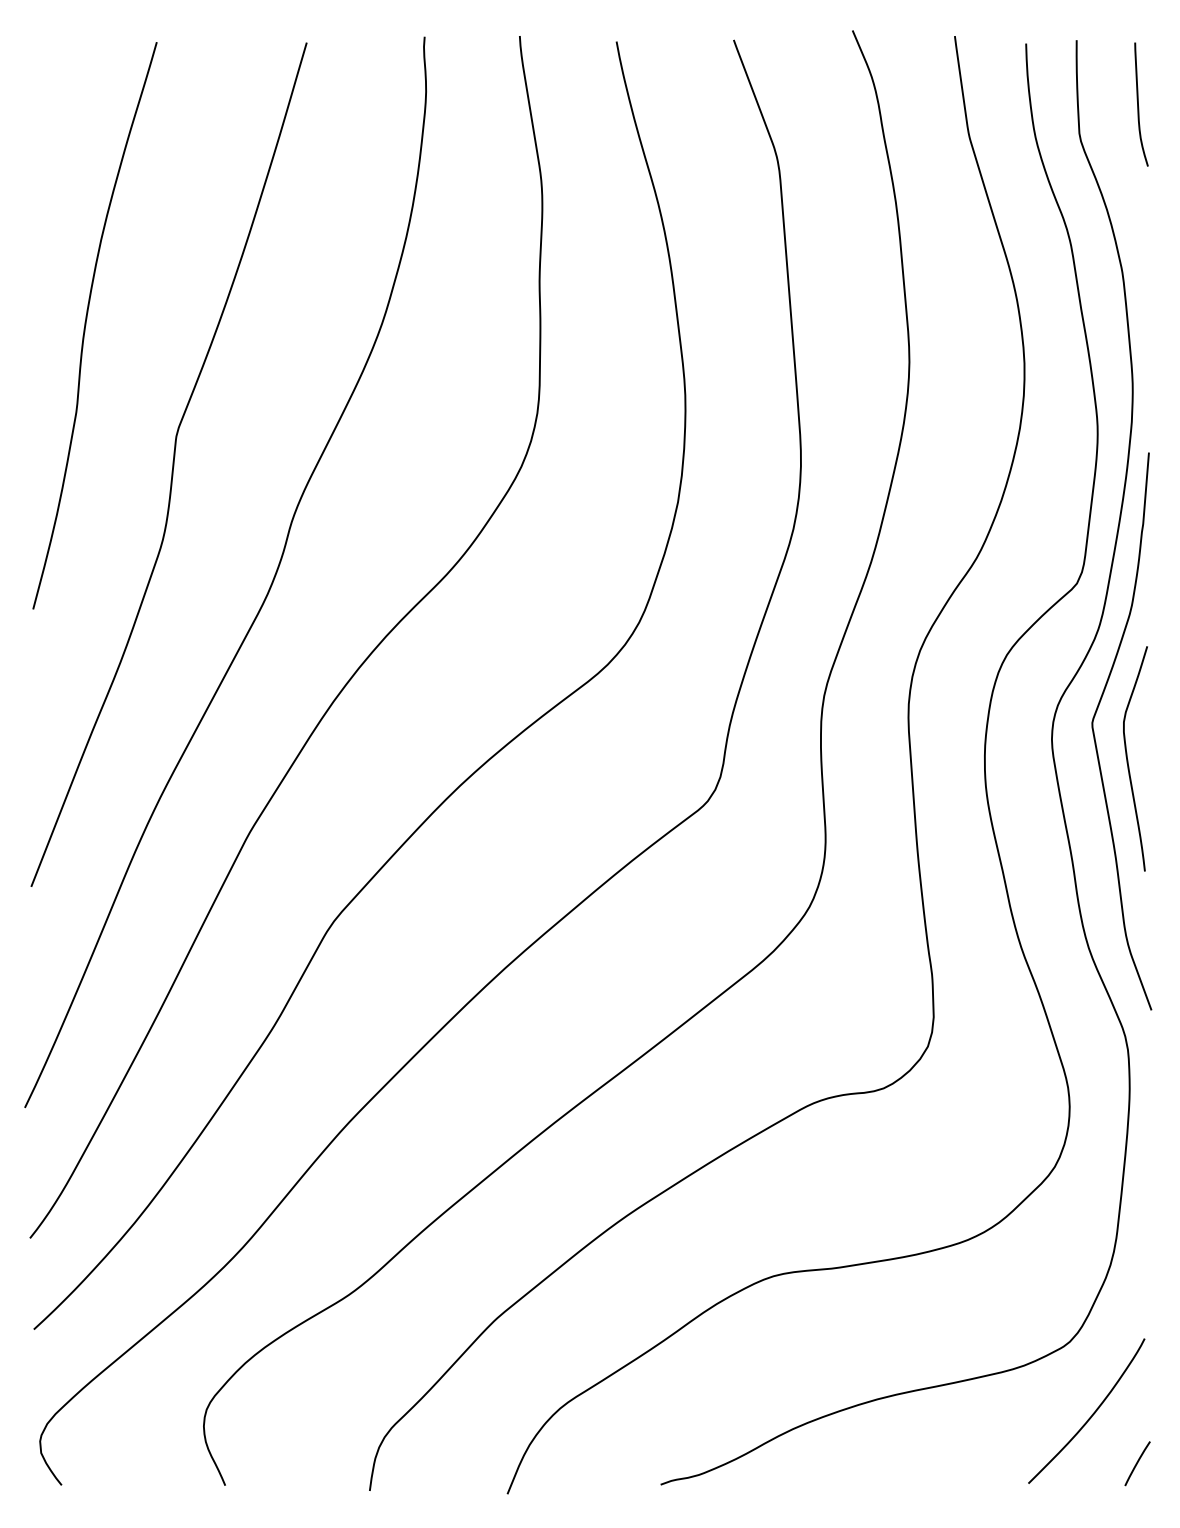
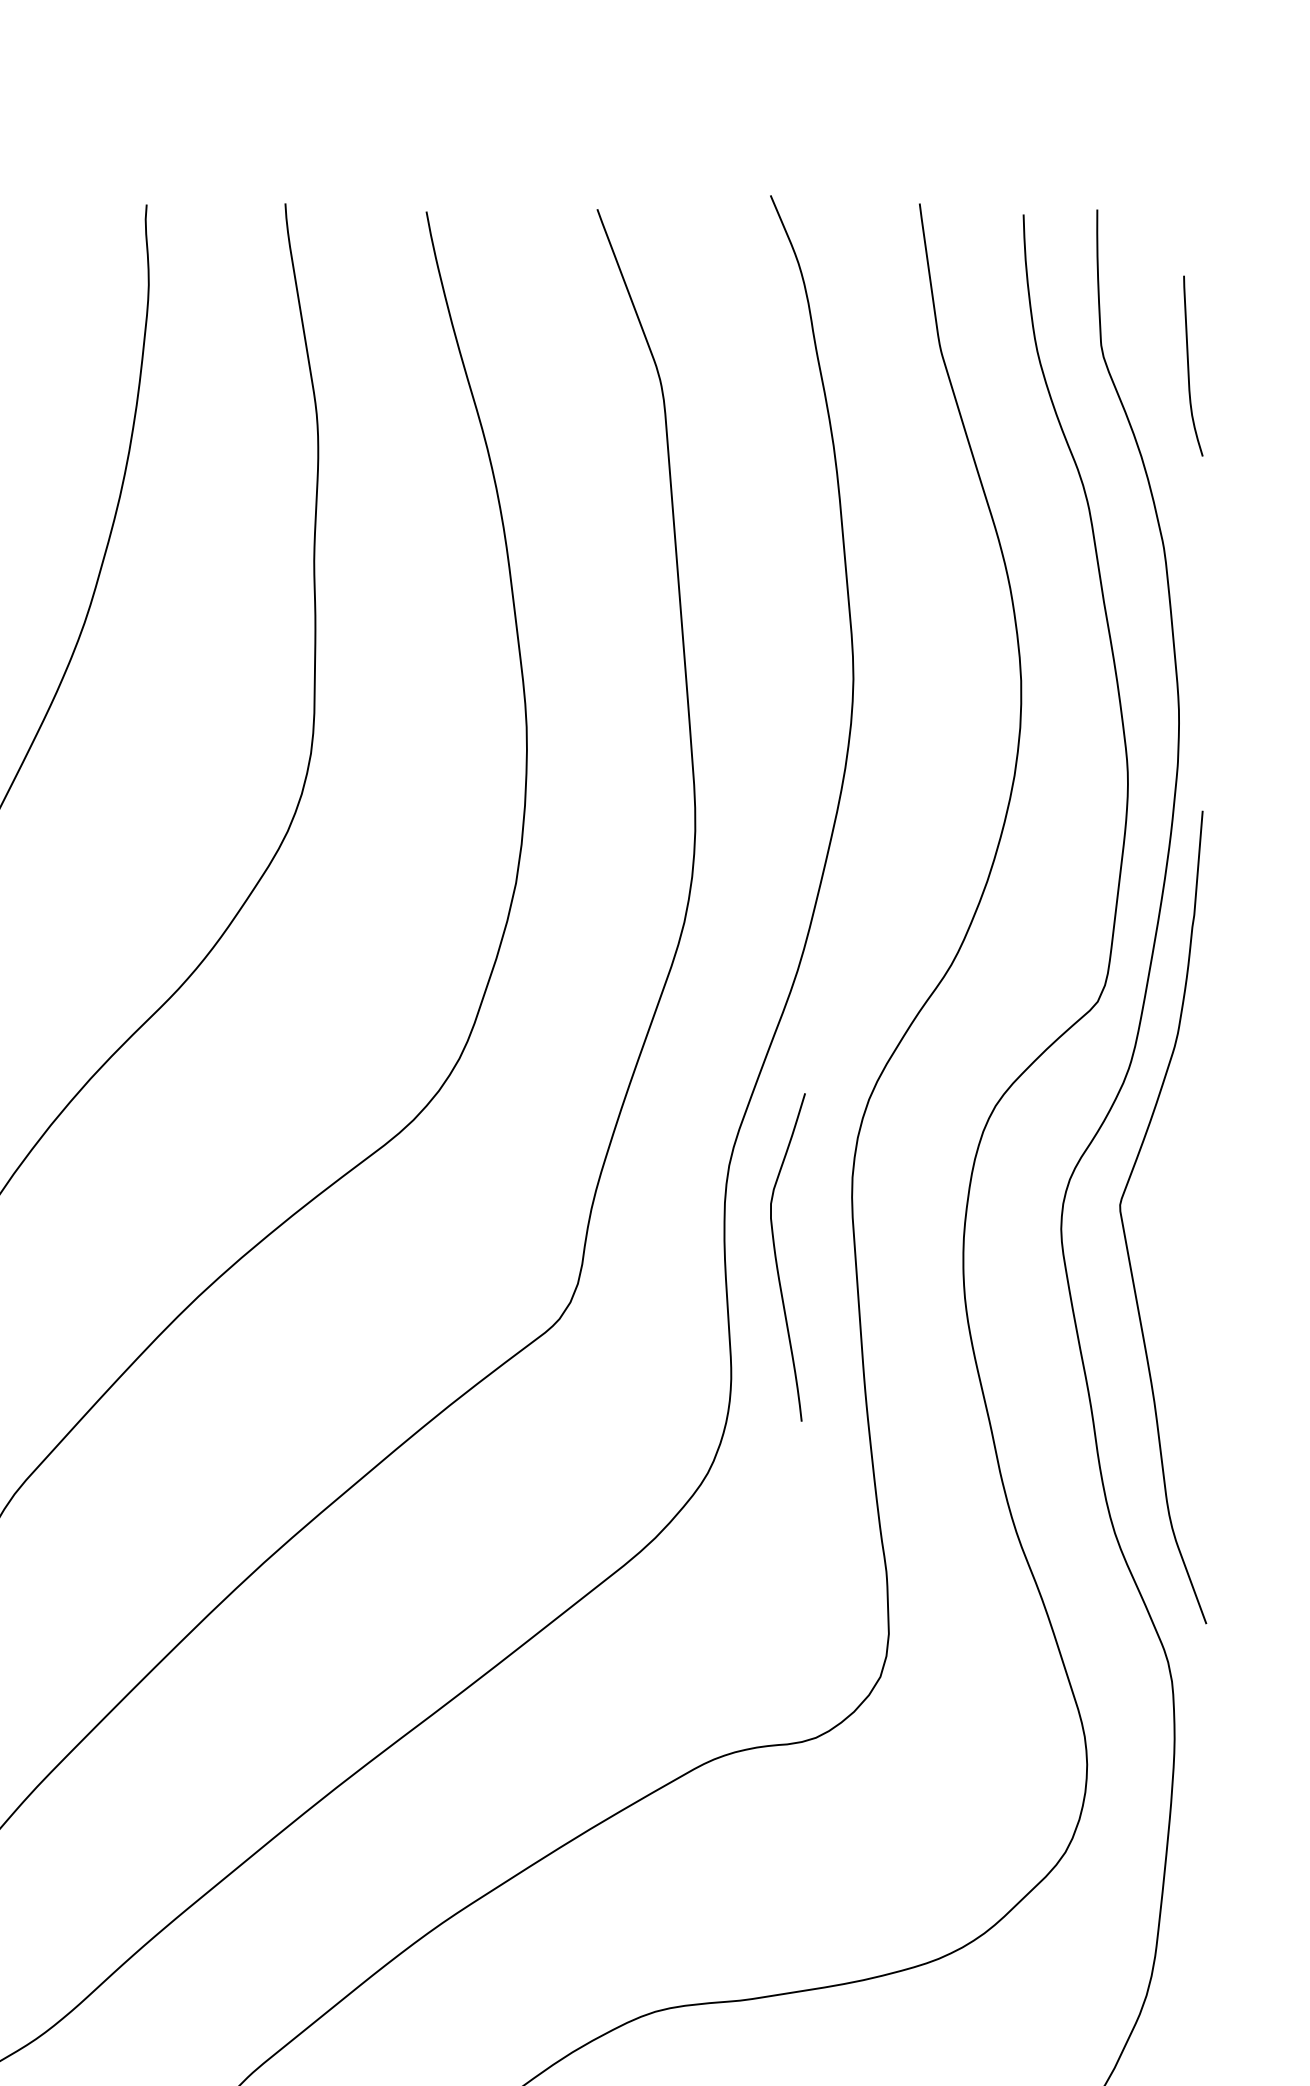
curve: (1138, 104) -> (1188, 366), moved
curve: (1128, 759) -> (777, 1258), moved

